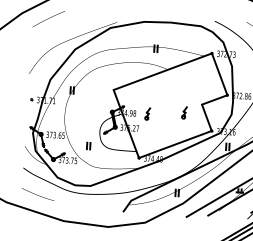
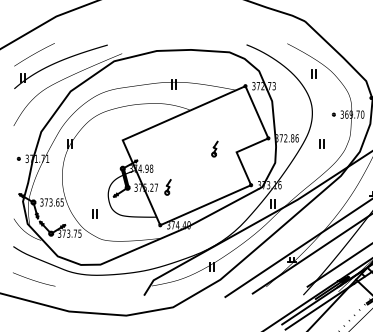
part: (68, 29) -> (60, 66), added
part: (184, 112) -> (214, 148), moved
part: (147, 114) -> (167, 187), moved

